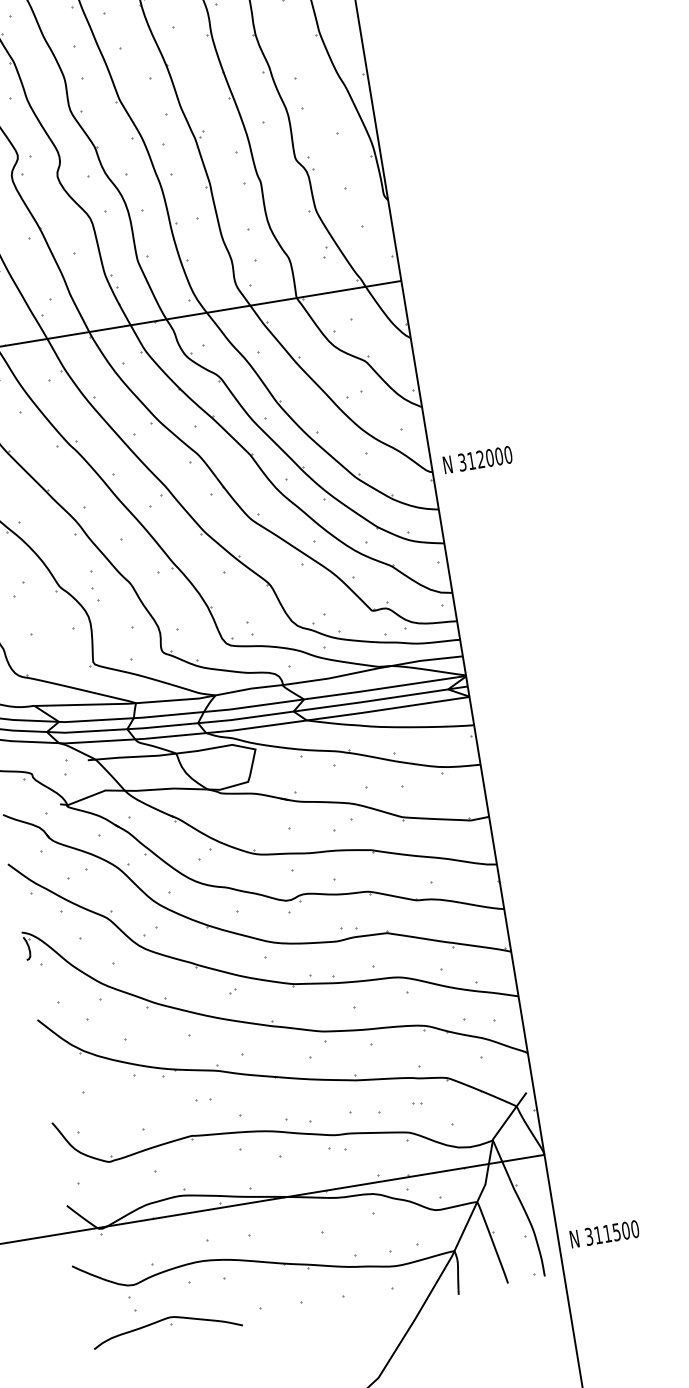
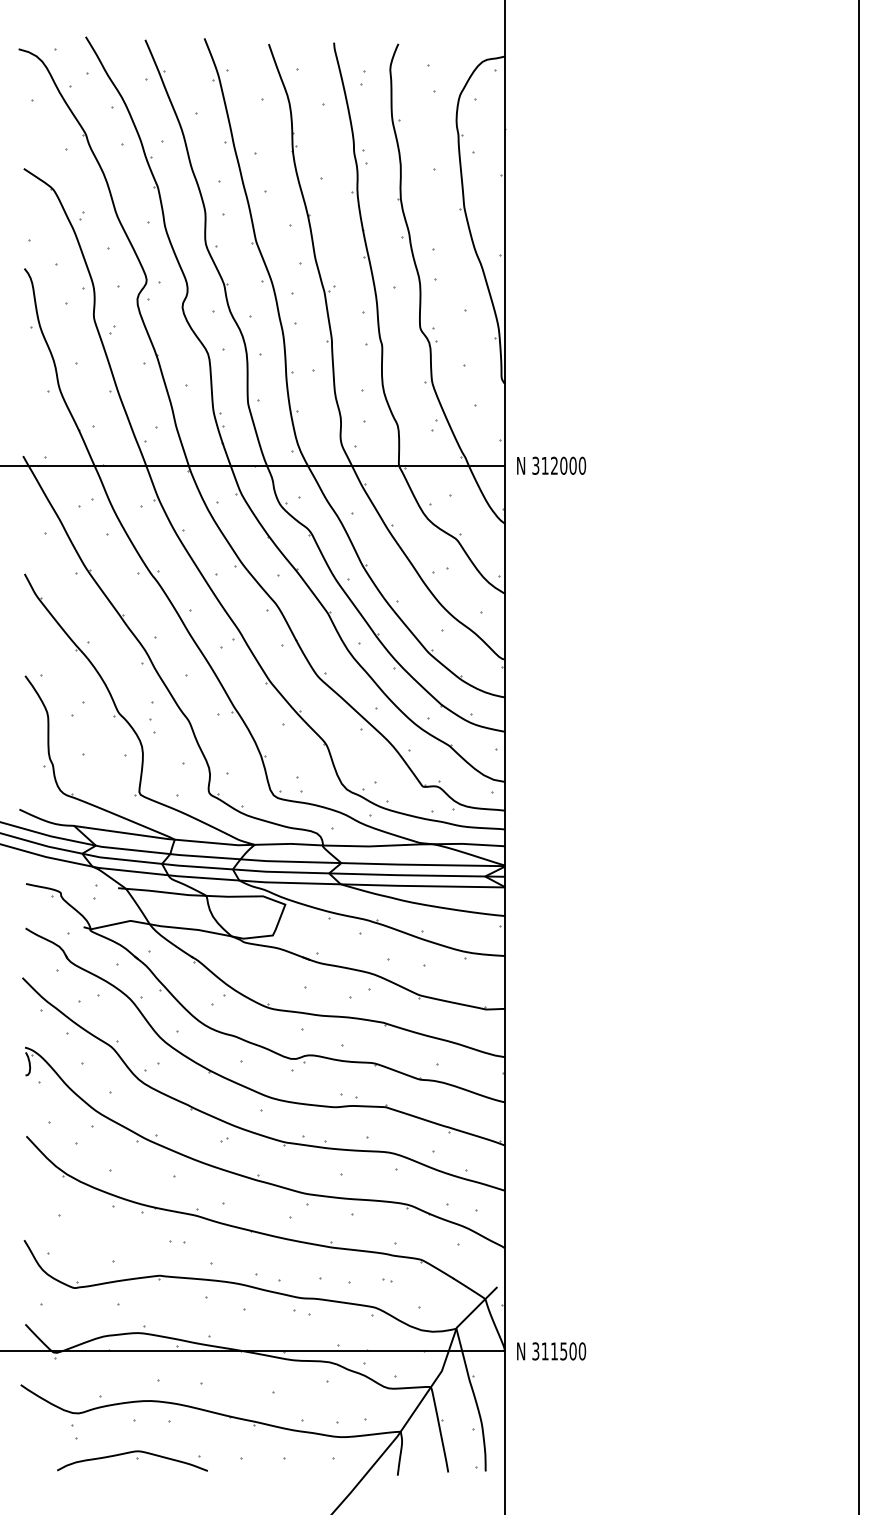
text: (477, 459) -> (551, 465), moved
text: (604, 1234) -> (551, 1351), moved
part: (166, 1327) -> (132, 1460), moved

